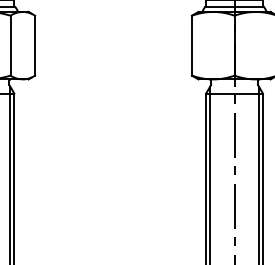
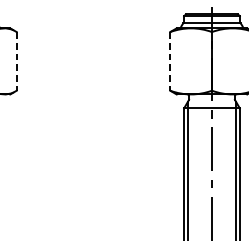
line: (35, 45) -> (17, 61), solid -> dashed
line: (191, 45) -> (169, 61), solid -> dashed

